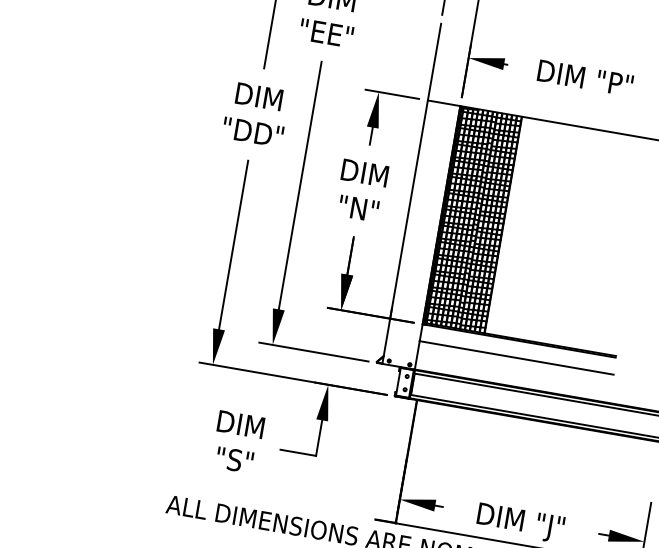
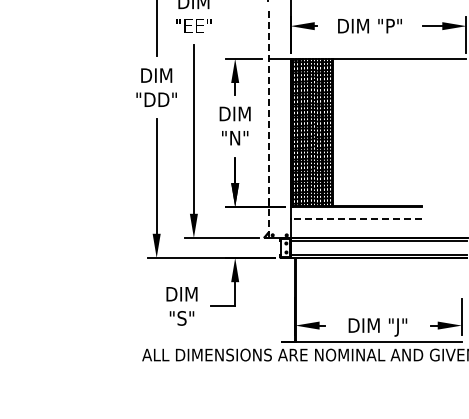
line: (411, 194) -> (268, 122), solid -> dashed
line: (516, 357) -> (356, 218), solid -> dashed

